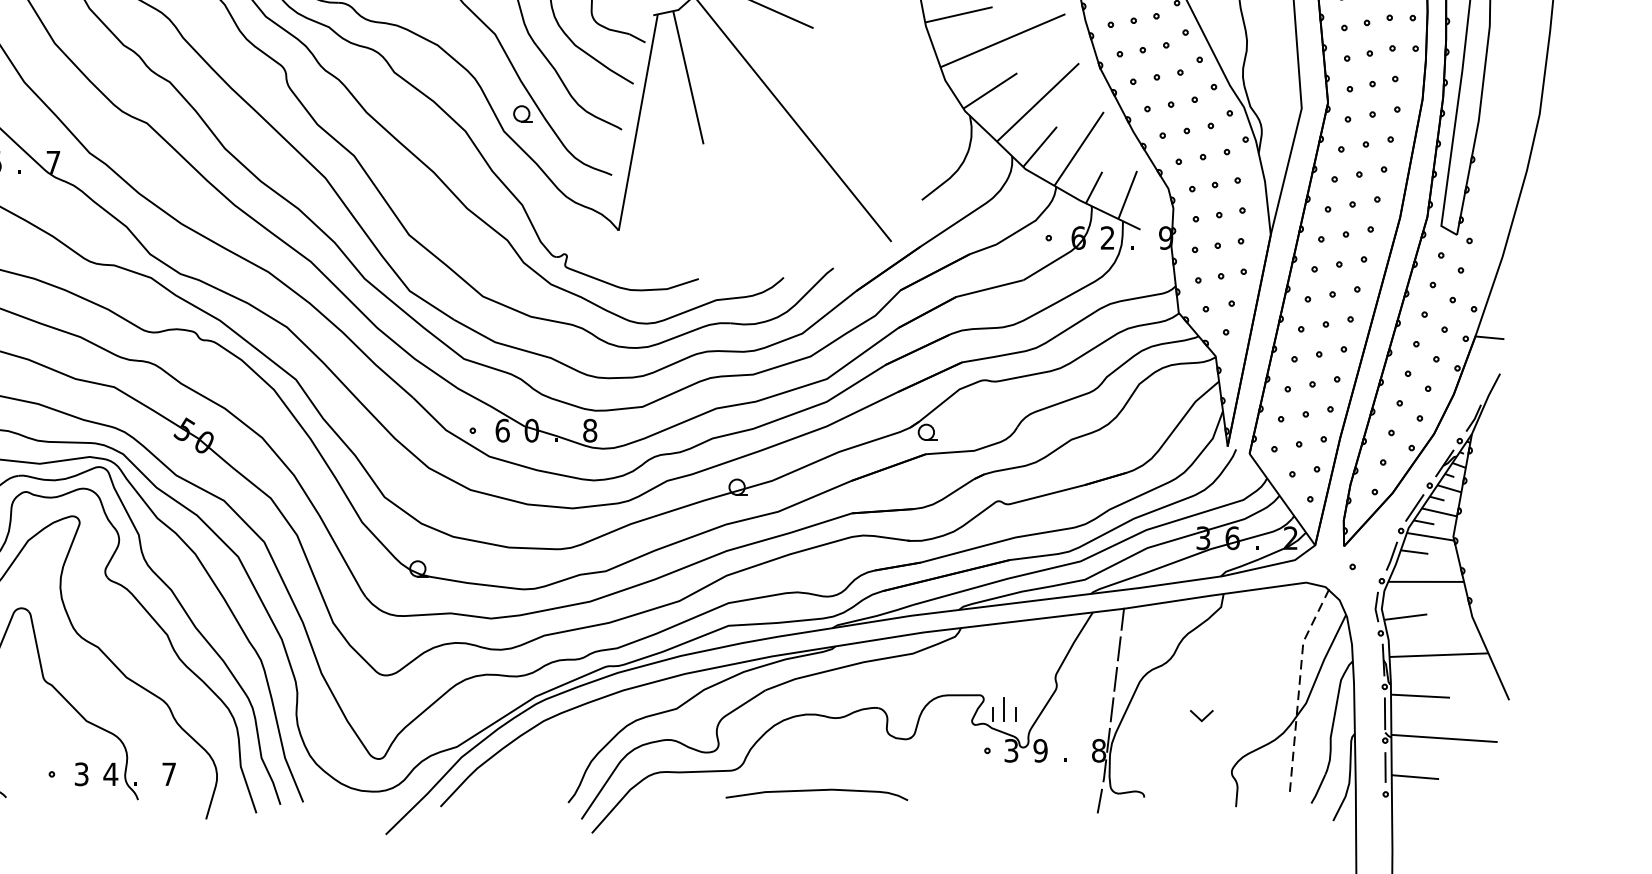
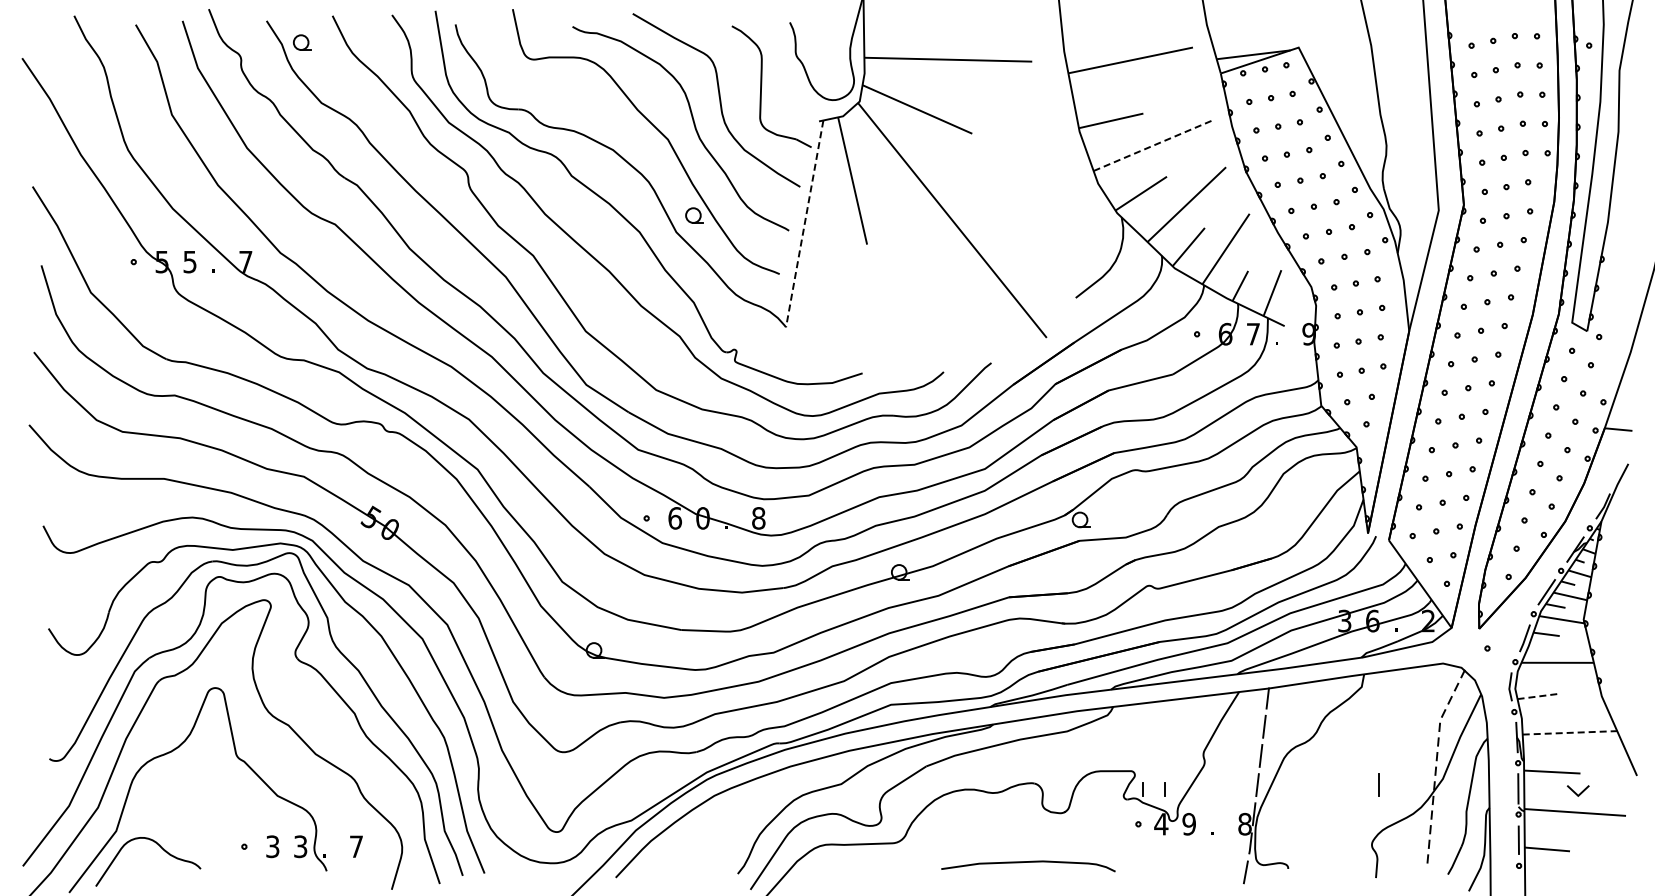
line: (1003, 40) -> (1153, 145), solid -> dashed
line: (638, 123) -> (804, 224), solid -> dashed
text: (1106, 237) -> (1252, 333), 2 -> 7
line: (1406, 617) -> (1538, 696), solid -> dashed
line: (1439, 654) -> (1570, 732), solid -> dashed
line: (1003, 709) -> (1378, 784), moved
line: (1198, 716) -> (1575, 791), moved
text: (1011, 750) -> (1161, 823), 3 -> 4
text: (110, 774) -> (300, 846), 4 -> 3
curve: (816, 790) -> (1028, 862), moved

